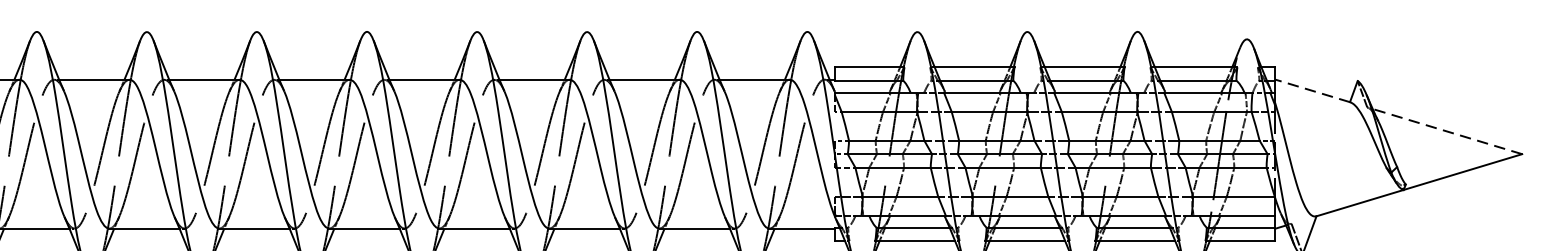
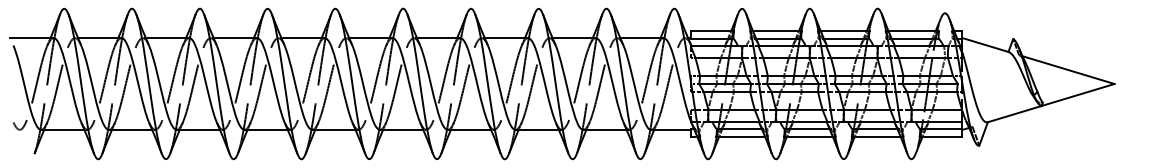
line: (1311, 90) -> (984, 44), dashed -> solid
line: (1447, 130) -> (1068, 69), dashed -> solid

